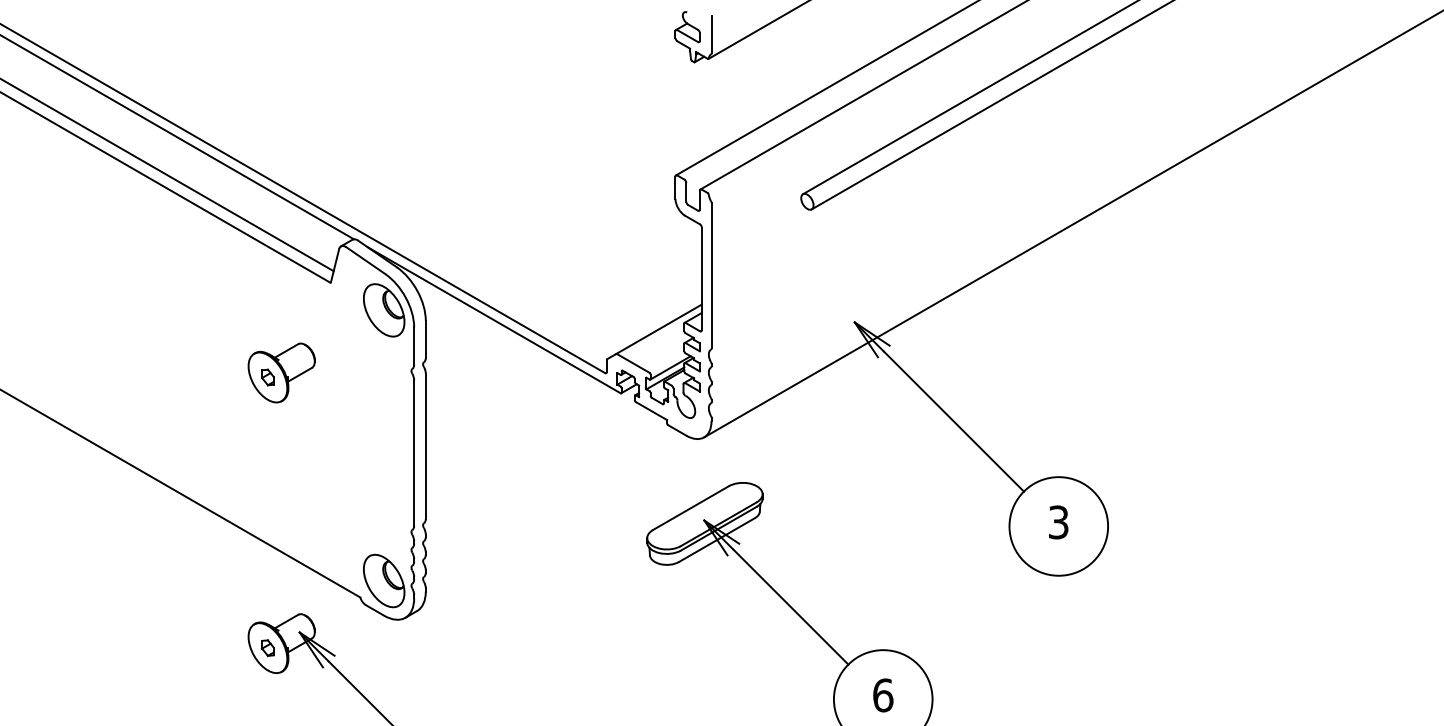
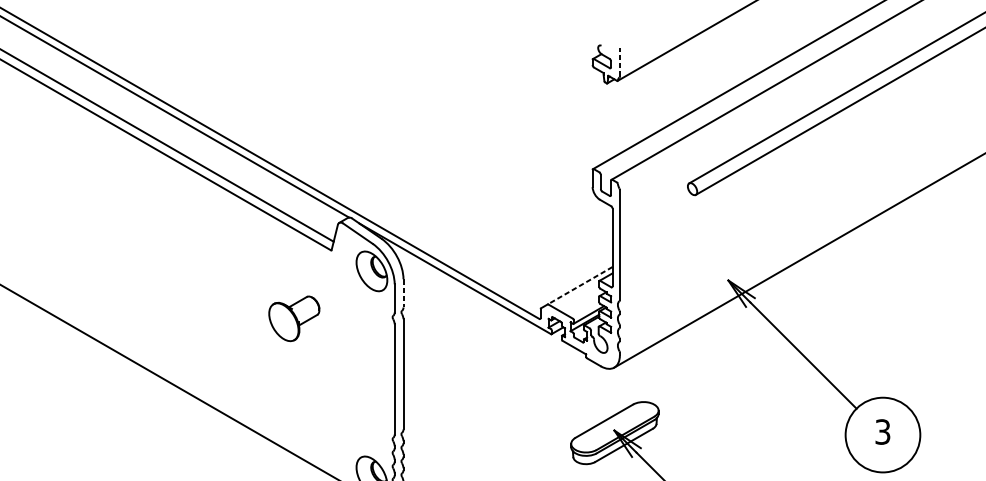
line: (711, 34) -> (619, 62), solid -> dashed
line: (658, 329) -> (579, 285), solid -> dashed
line: (425, 339) -> (403, 293), solid -> dashed
part: (267, 377) -> (283, 322), removed

